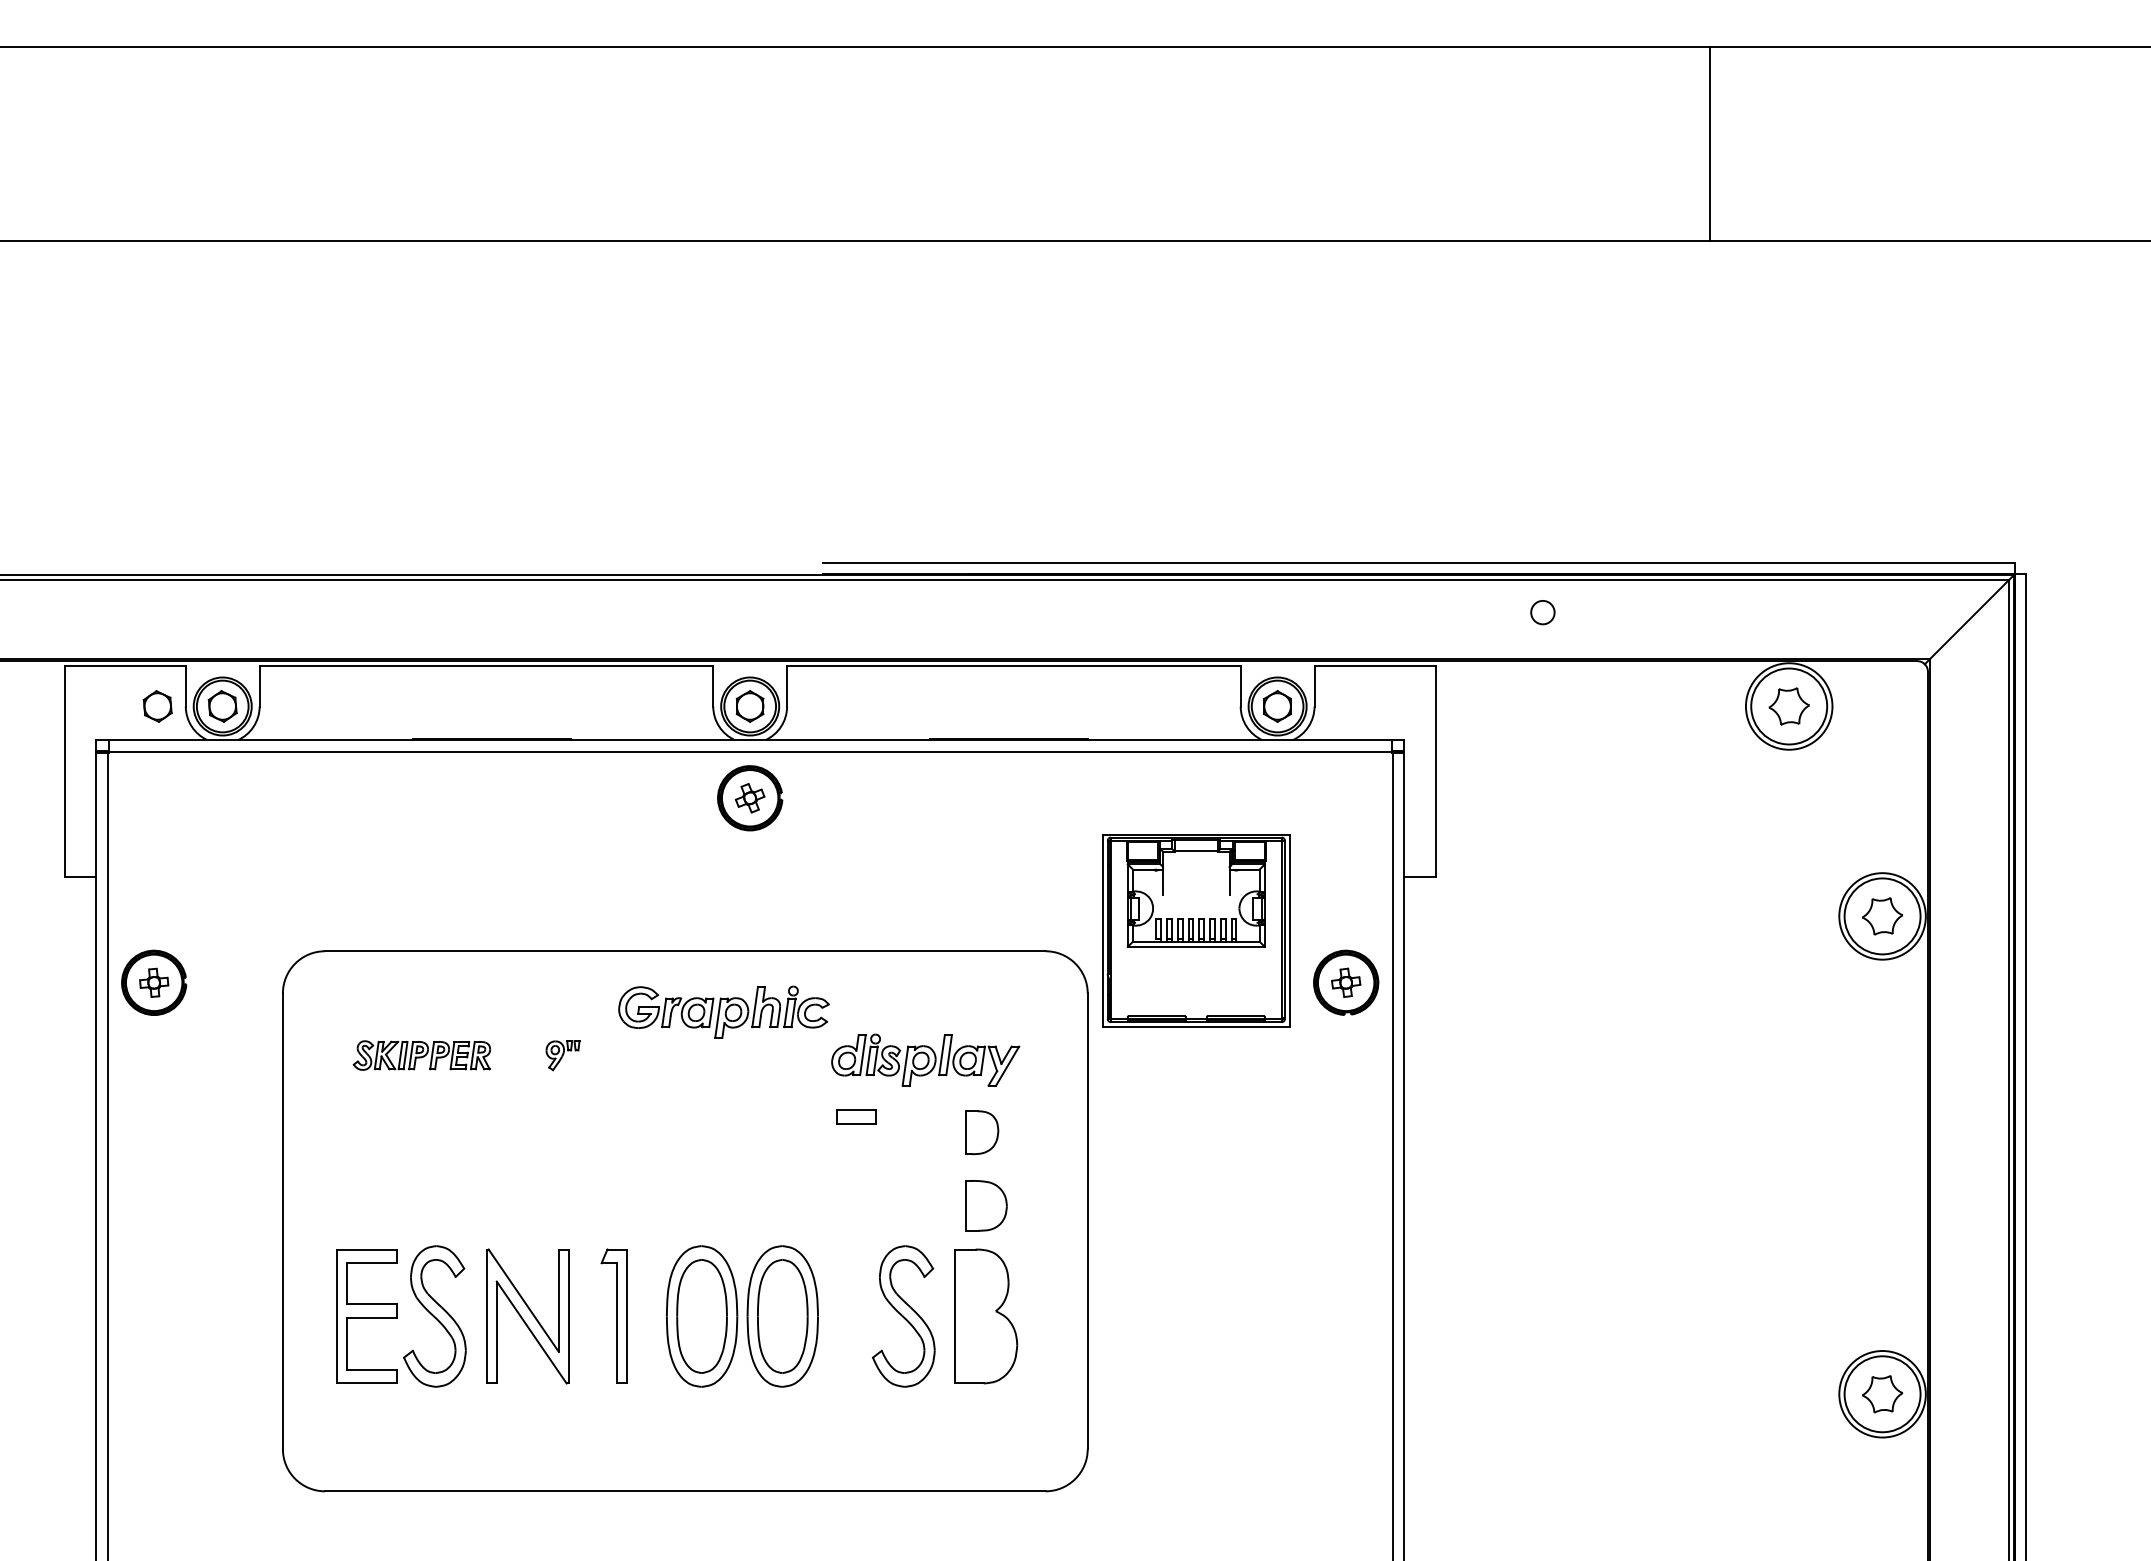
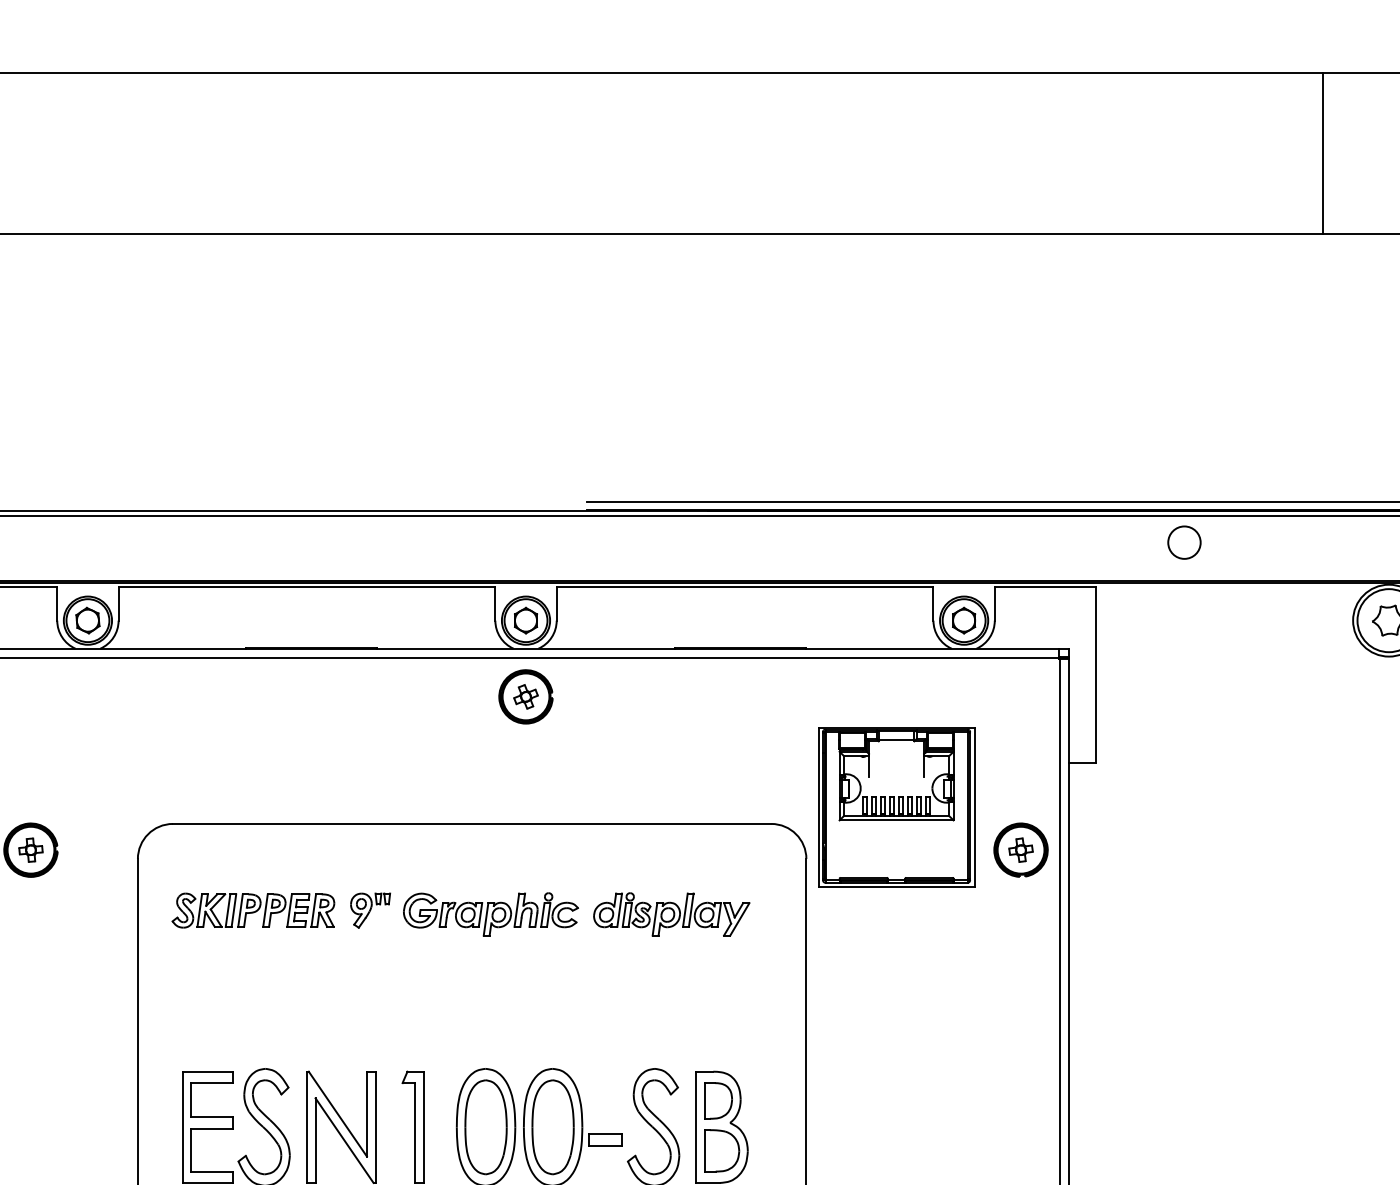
circle: (1542, 612) -> (1184, 542), size x1.67
part: (157, 706) -> (33, 620), removed
part: (723, 1011) -> (490, 913), moved
part: (421, 1055) -> (253, 910), size x1.43
part: (562, 1055) -> (370, 910), size x1.43
part: (856, 1116) -> (606, 1139), moved
part: (982, 1132) -> (718, 1100), moved
part: (986, 1205) -> (722, 1150), moved

